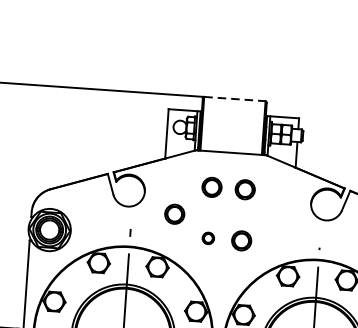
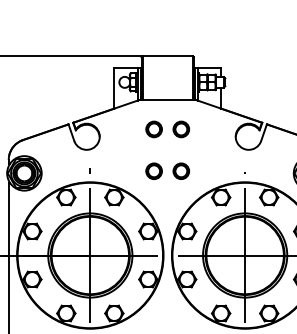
line: (235, 99) -> (168, 56), dashed -> solid
part: (174, 214) -> (125, 153), removed
part: (207, 237) -> (153, 170), size x1.67

